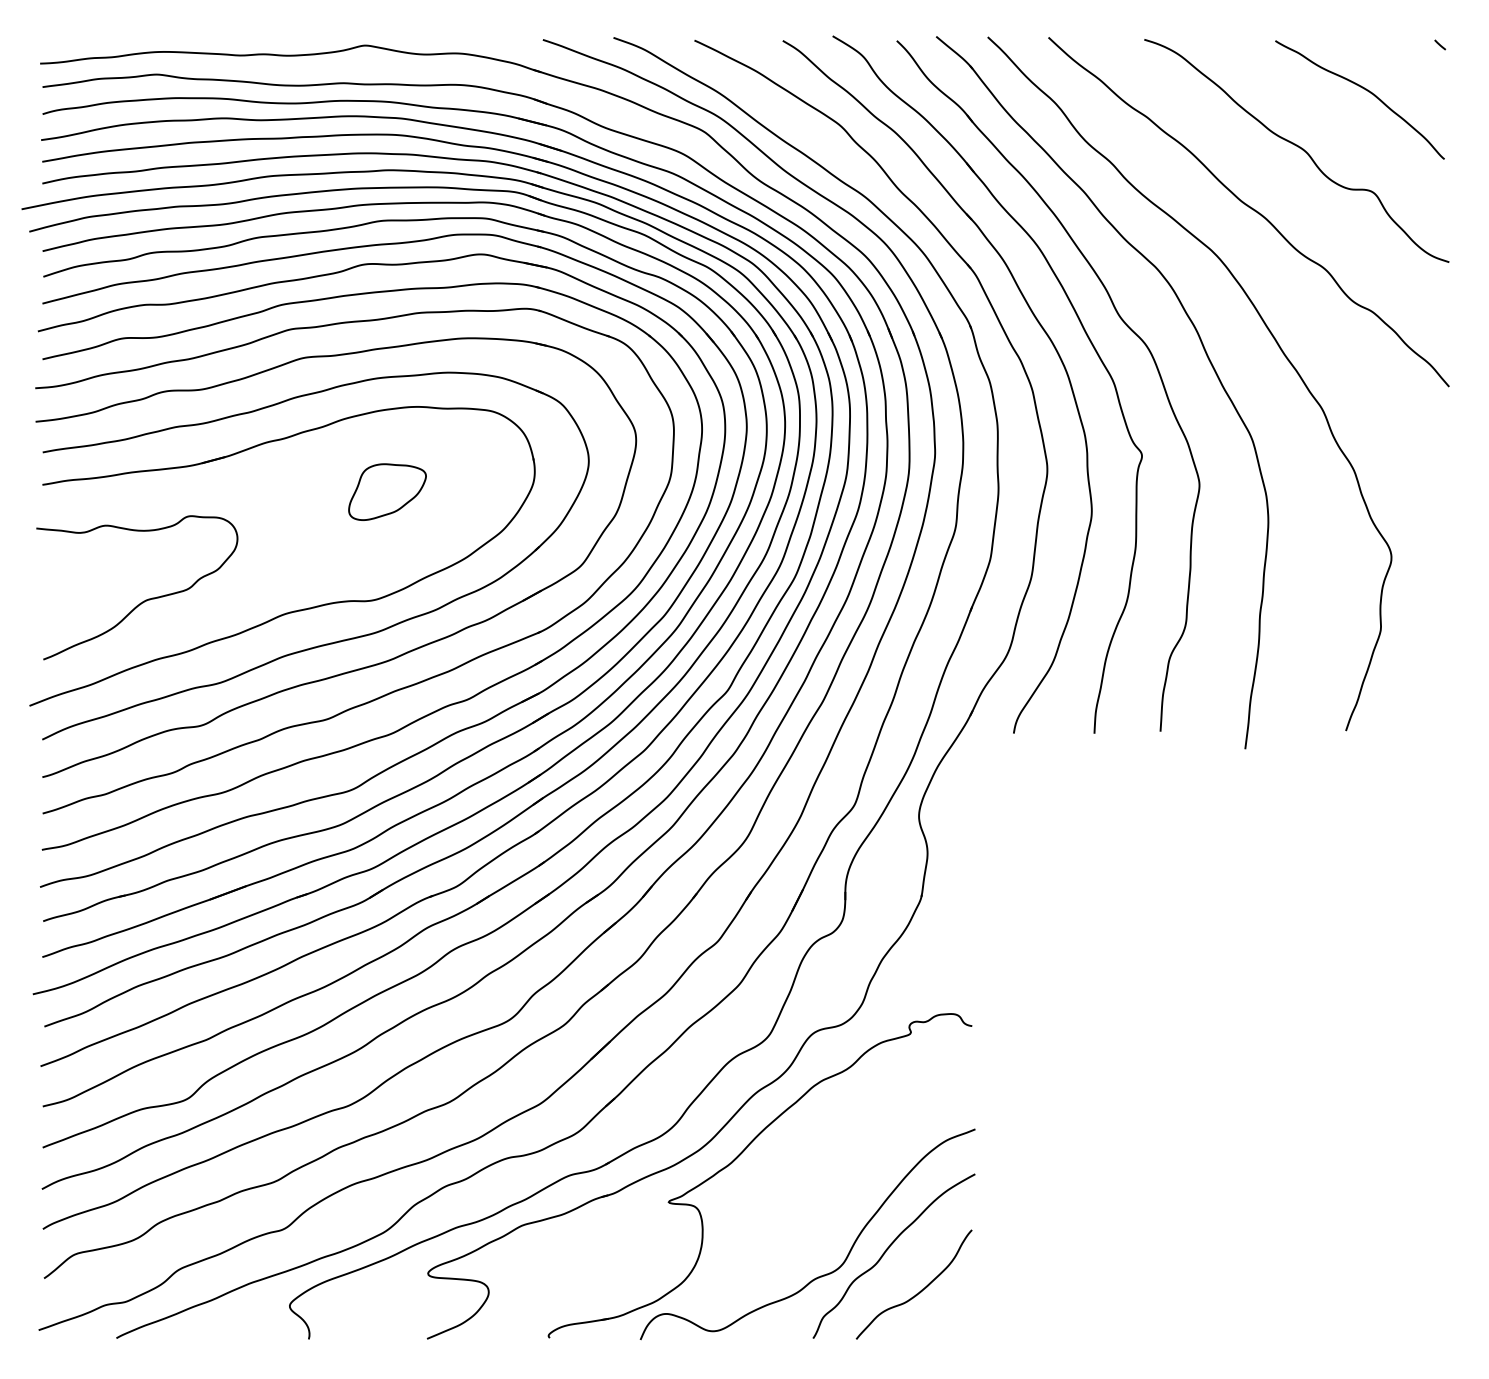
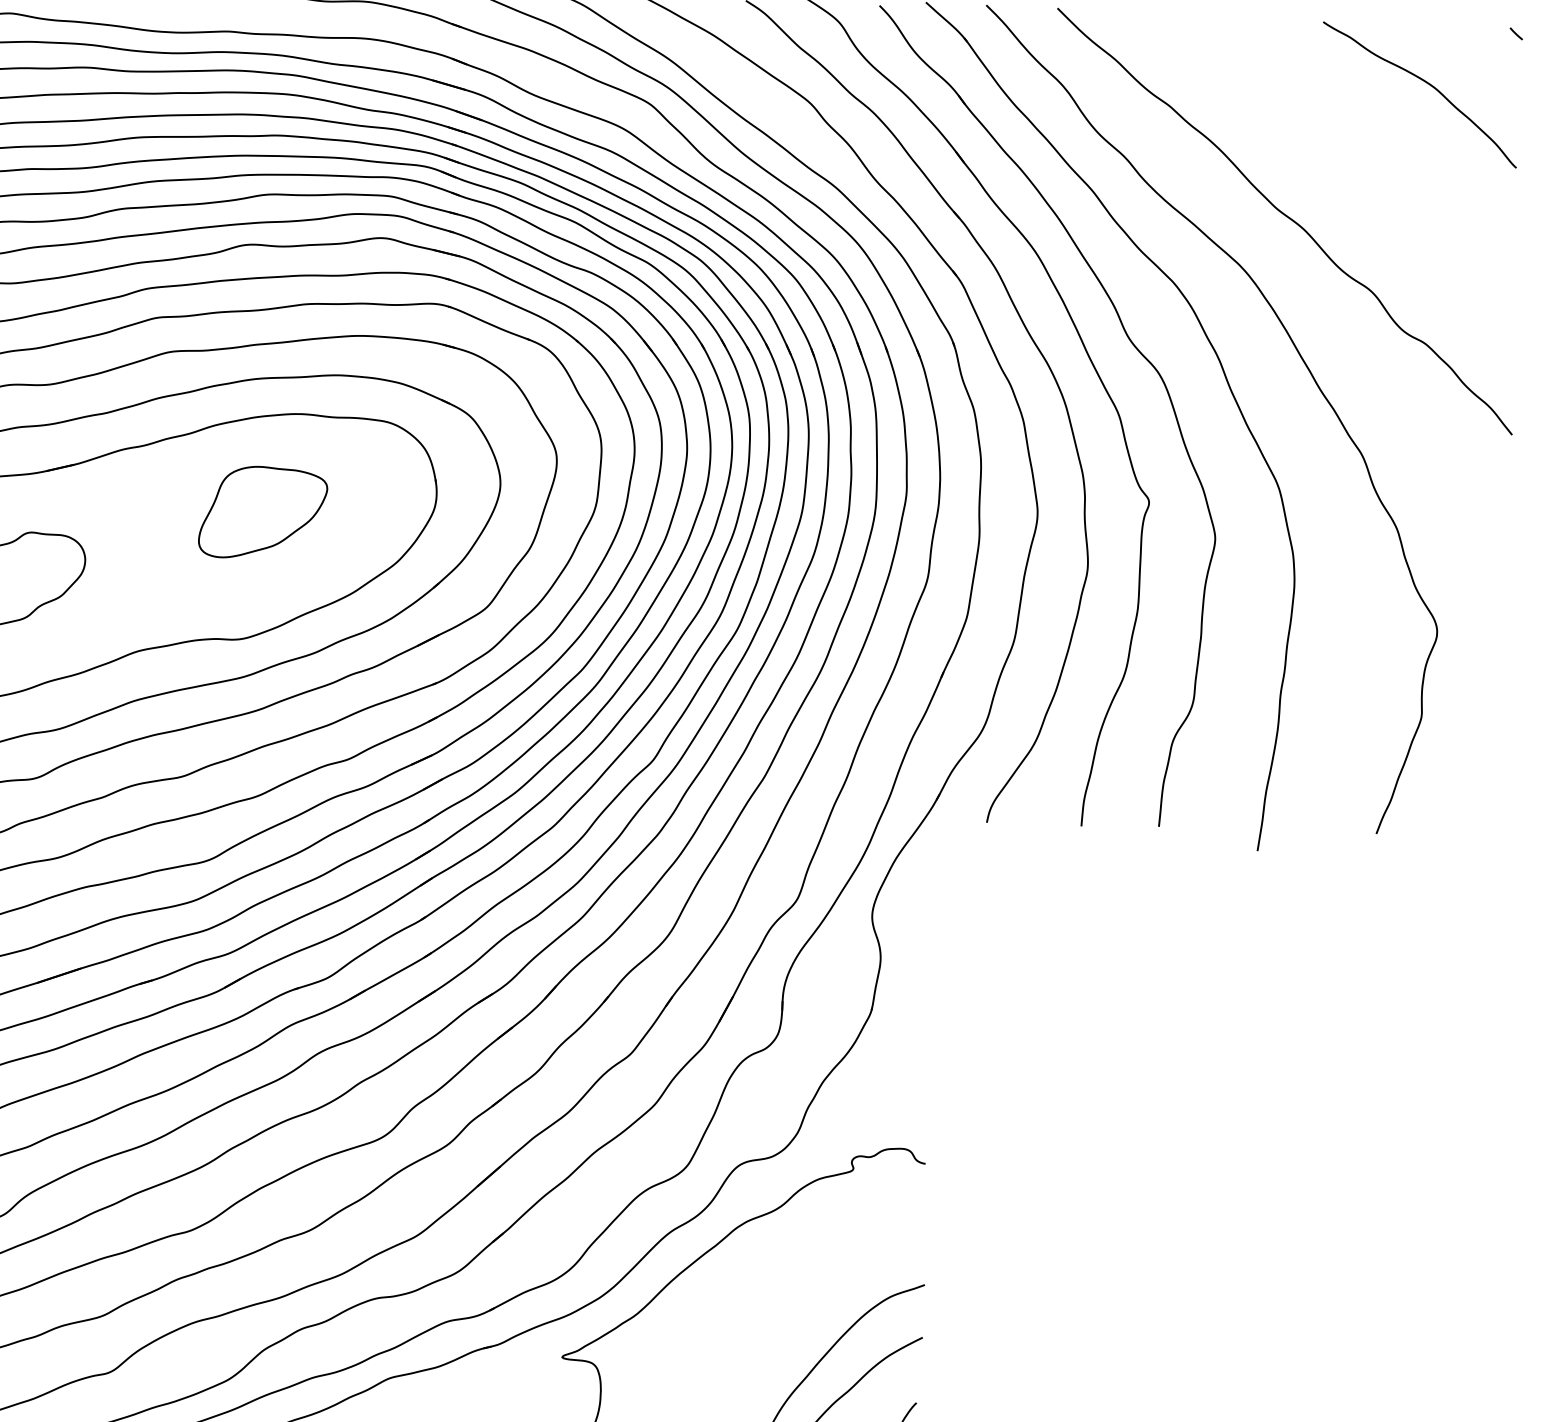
curve: (1297, 147) -> (1344, 147), removed
part: (387, 491) -> (263, 512), size x1.4

